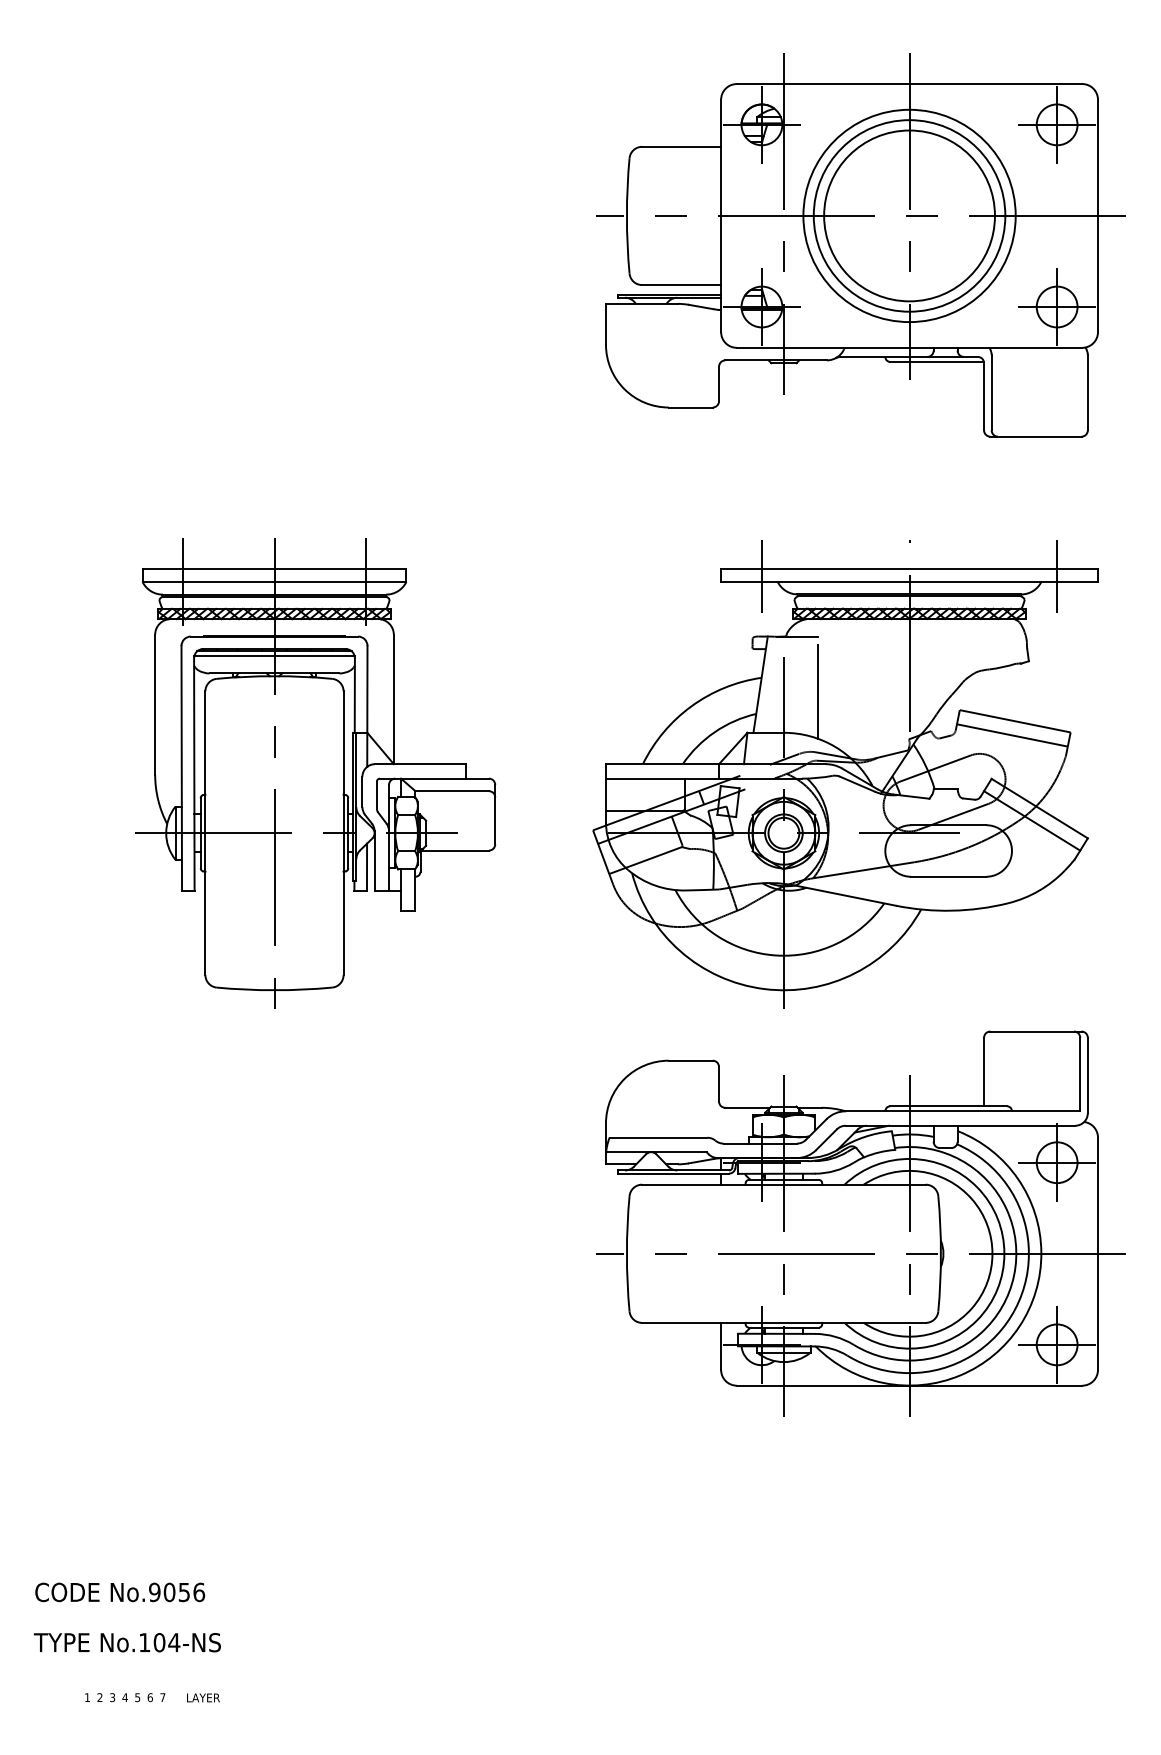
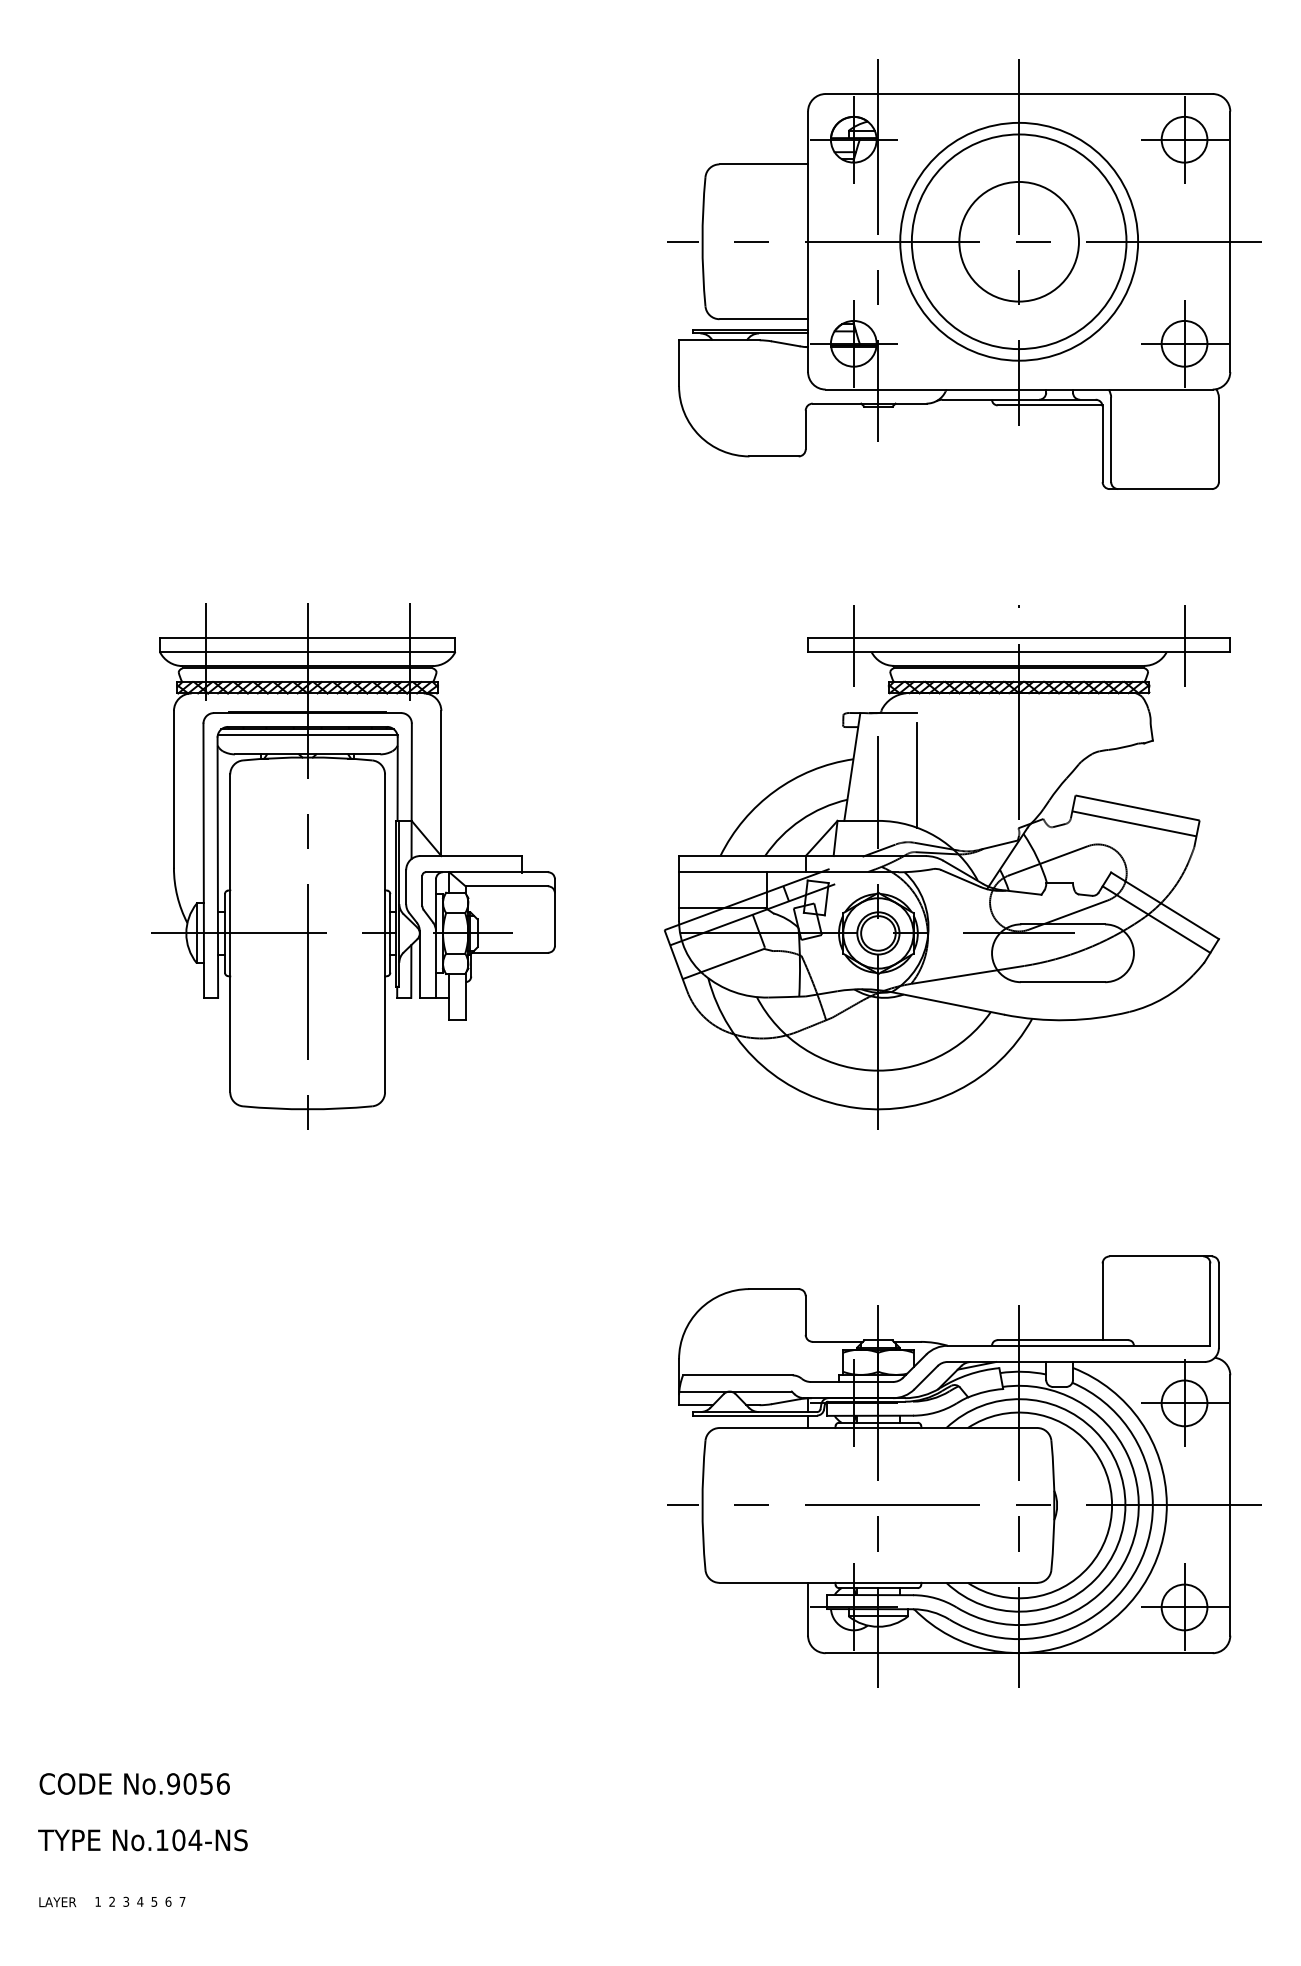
circle: (909, 215) -> (1019, 241), size x0.62
part: (860, 1223) -> (964, 1471), moved
text: (203, 1697) -> (57, 1901), moved

